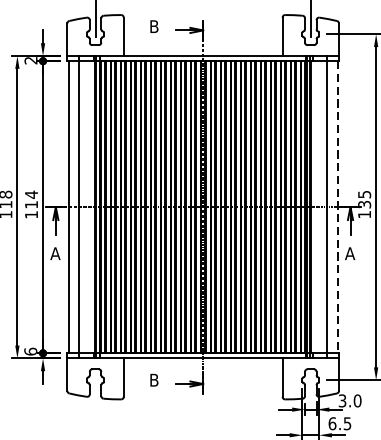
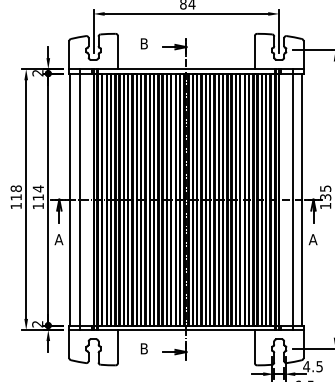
line: (337, 207) -> (302, 199), dashed -> solid
text: (30, 350) -> (37, 323), 6 -> 2
text: (350, 400) -> (313, 366), 3.0 -> 4.5

